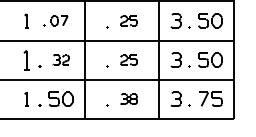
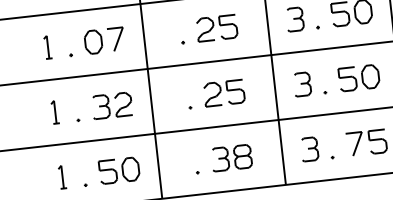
part: (55, 20) -> (95, 41), size x1.43
part: (128, 20) -> (216, 27), size x1.43
part: (26, 59) -> (54, 111), size x0.71
part: (61, 59) -> (112, 104), size x1.43
part: (128, 59) -> (223, 92), size x1.43
part: (128, 98) -> (230, 156), size x1.43

